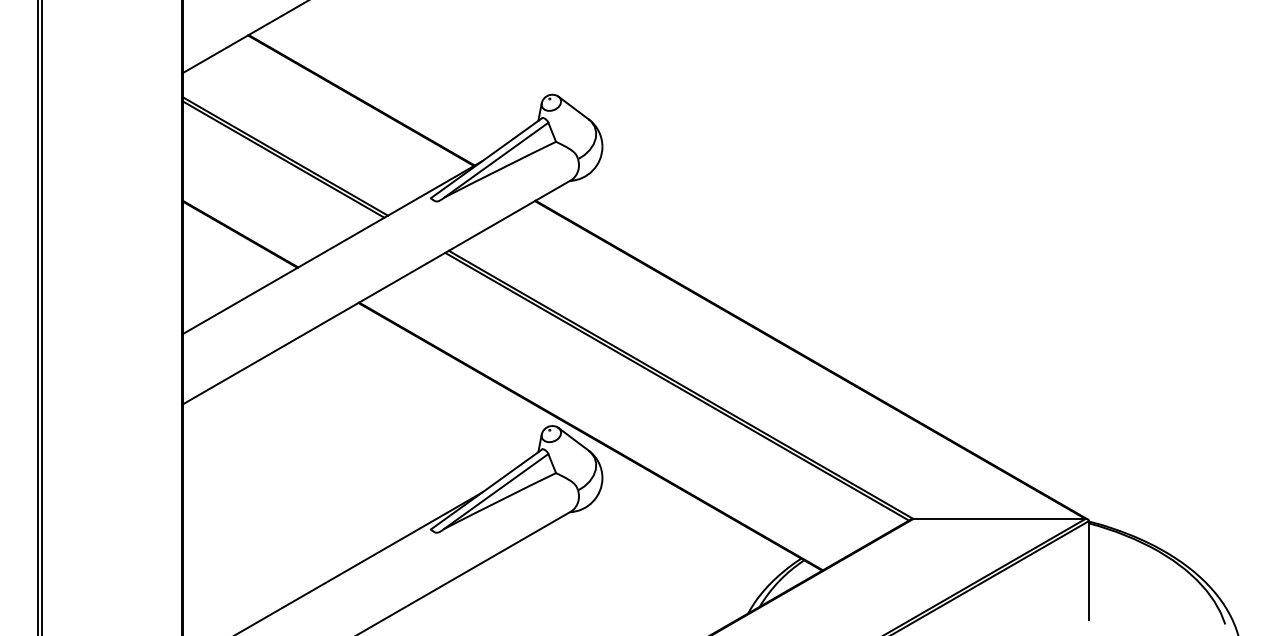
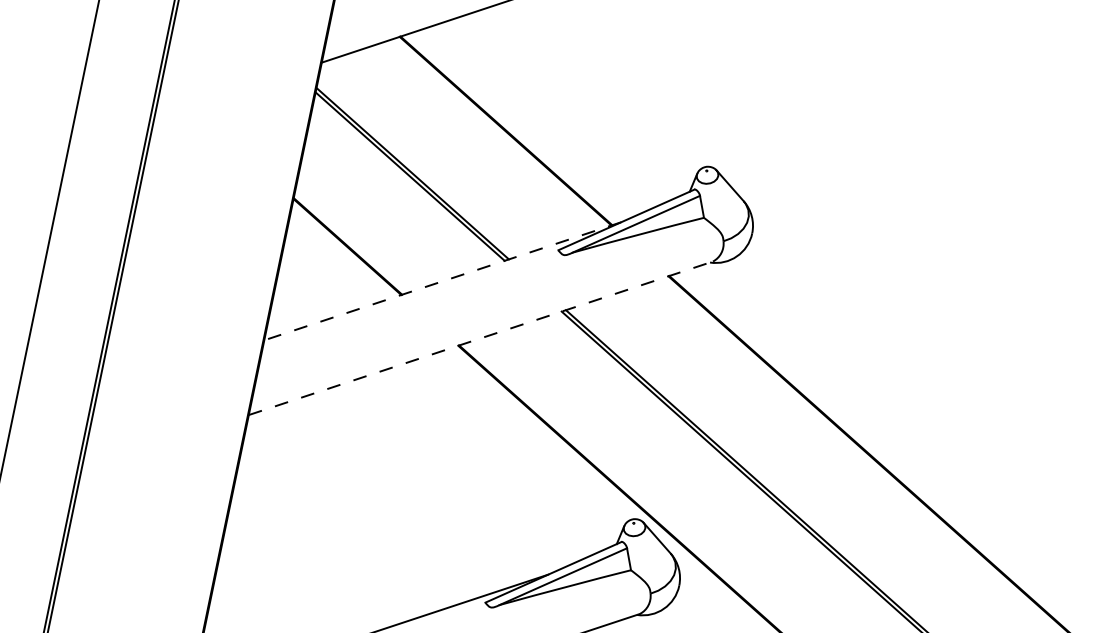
line: (332, 247) -> (442, 281), solid -> dashed
line: (377, 291) -> (481, 337), solid -> dashed

